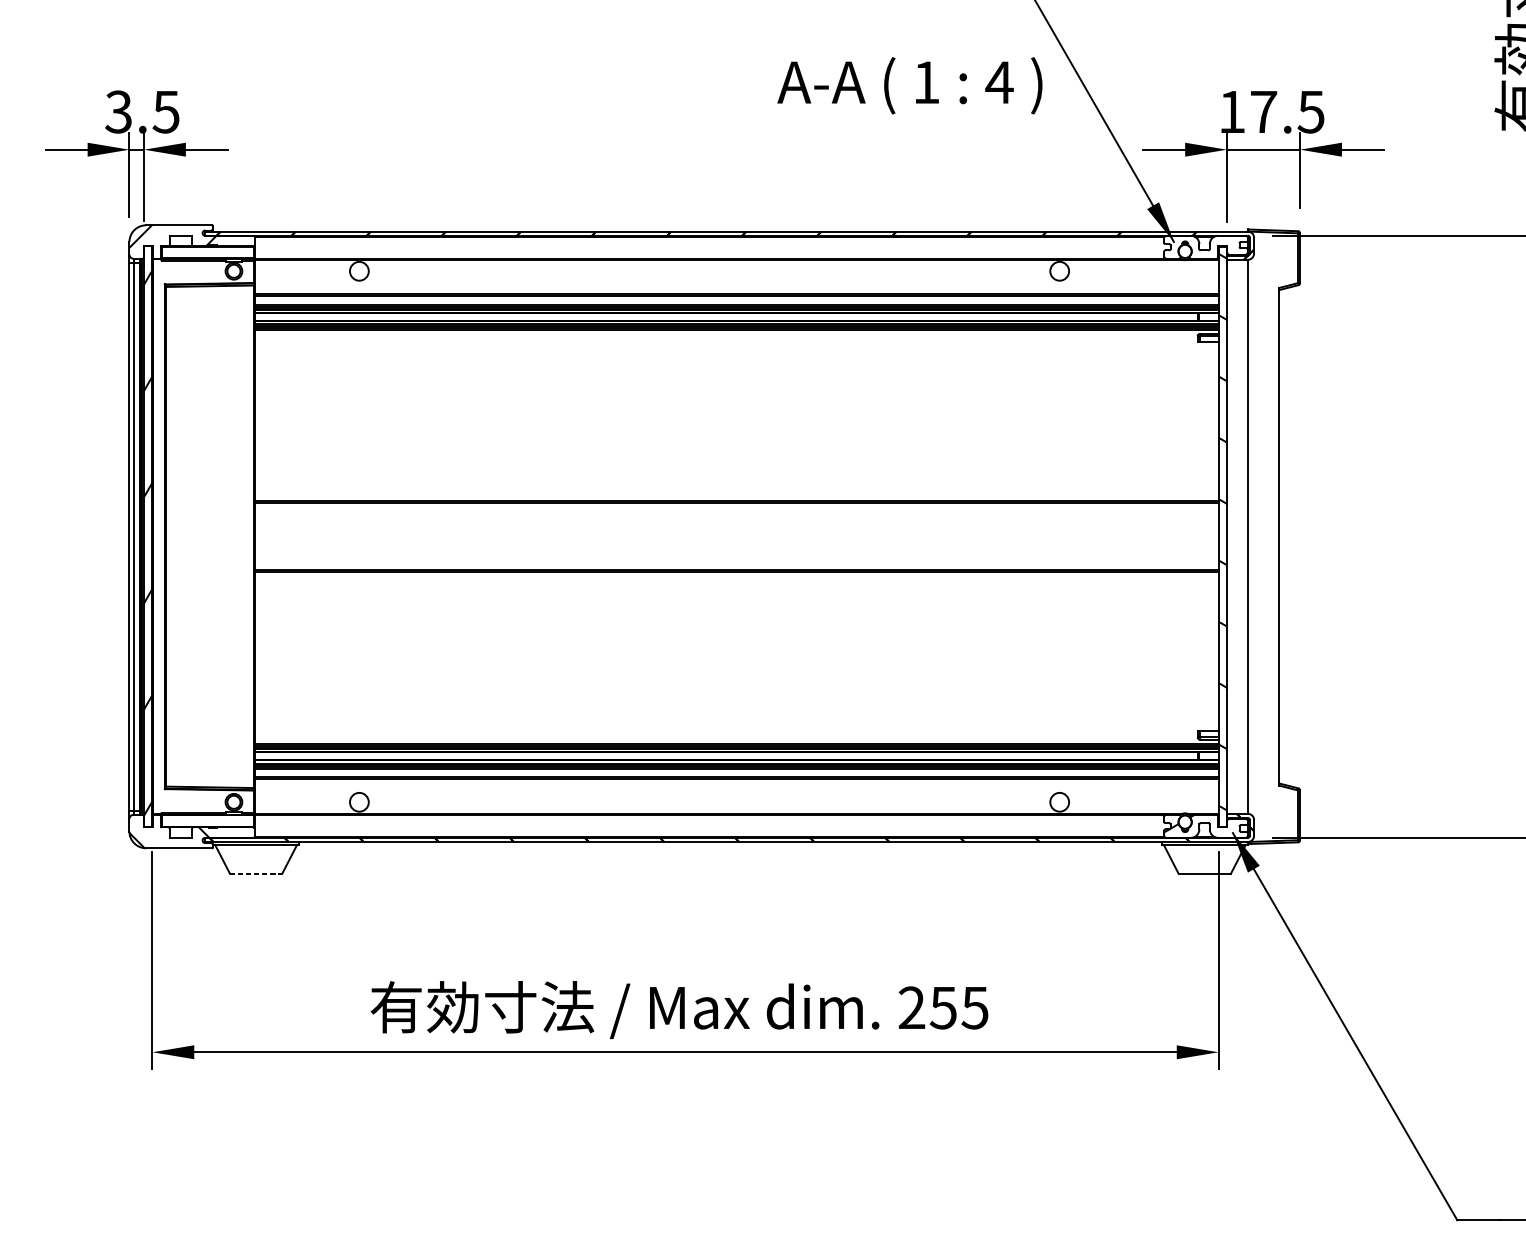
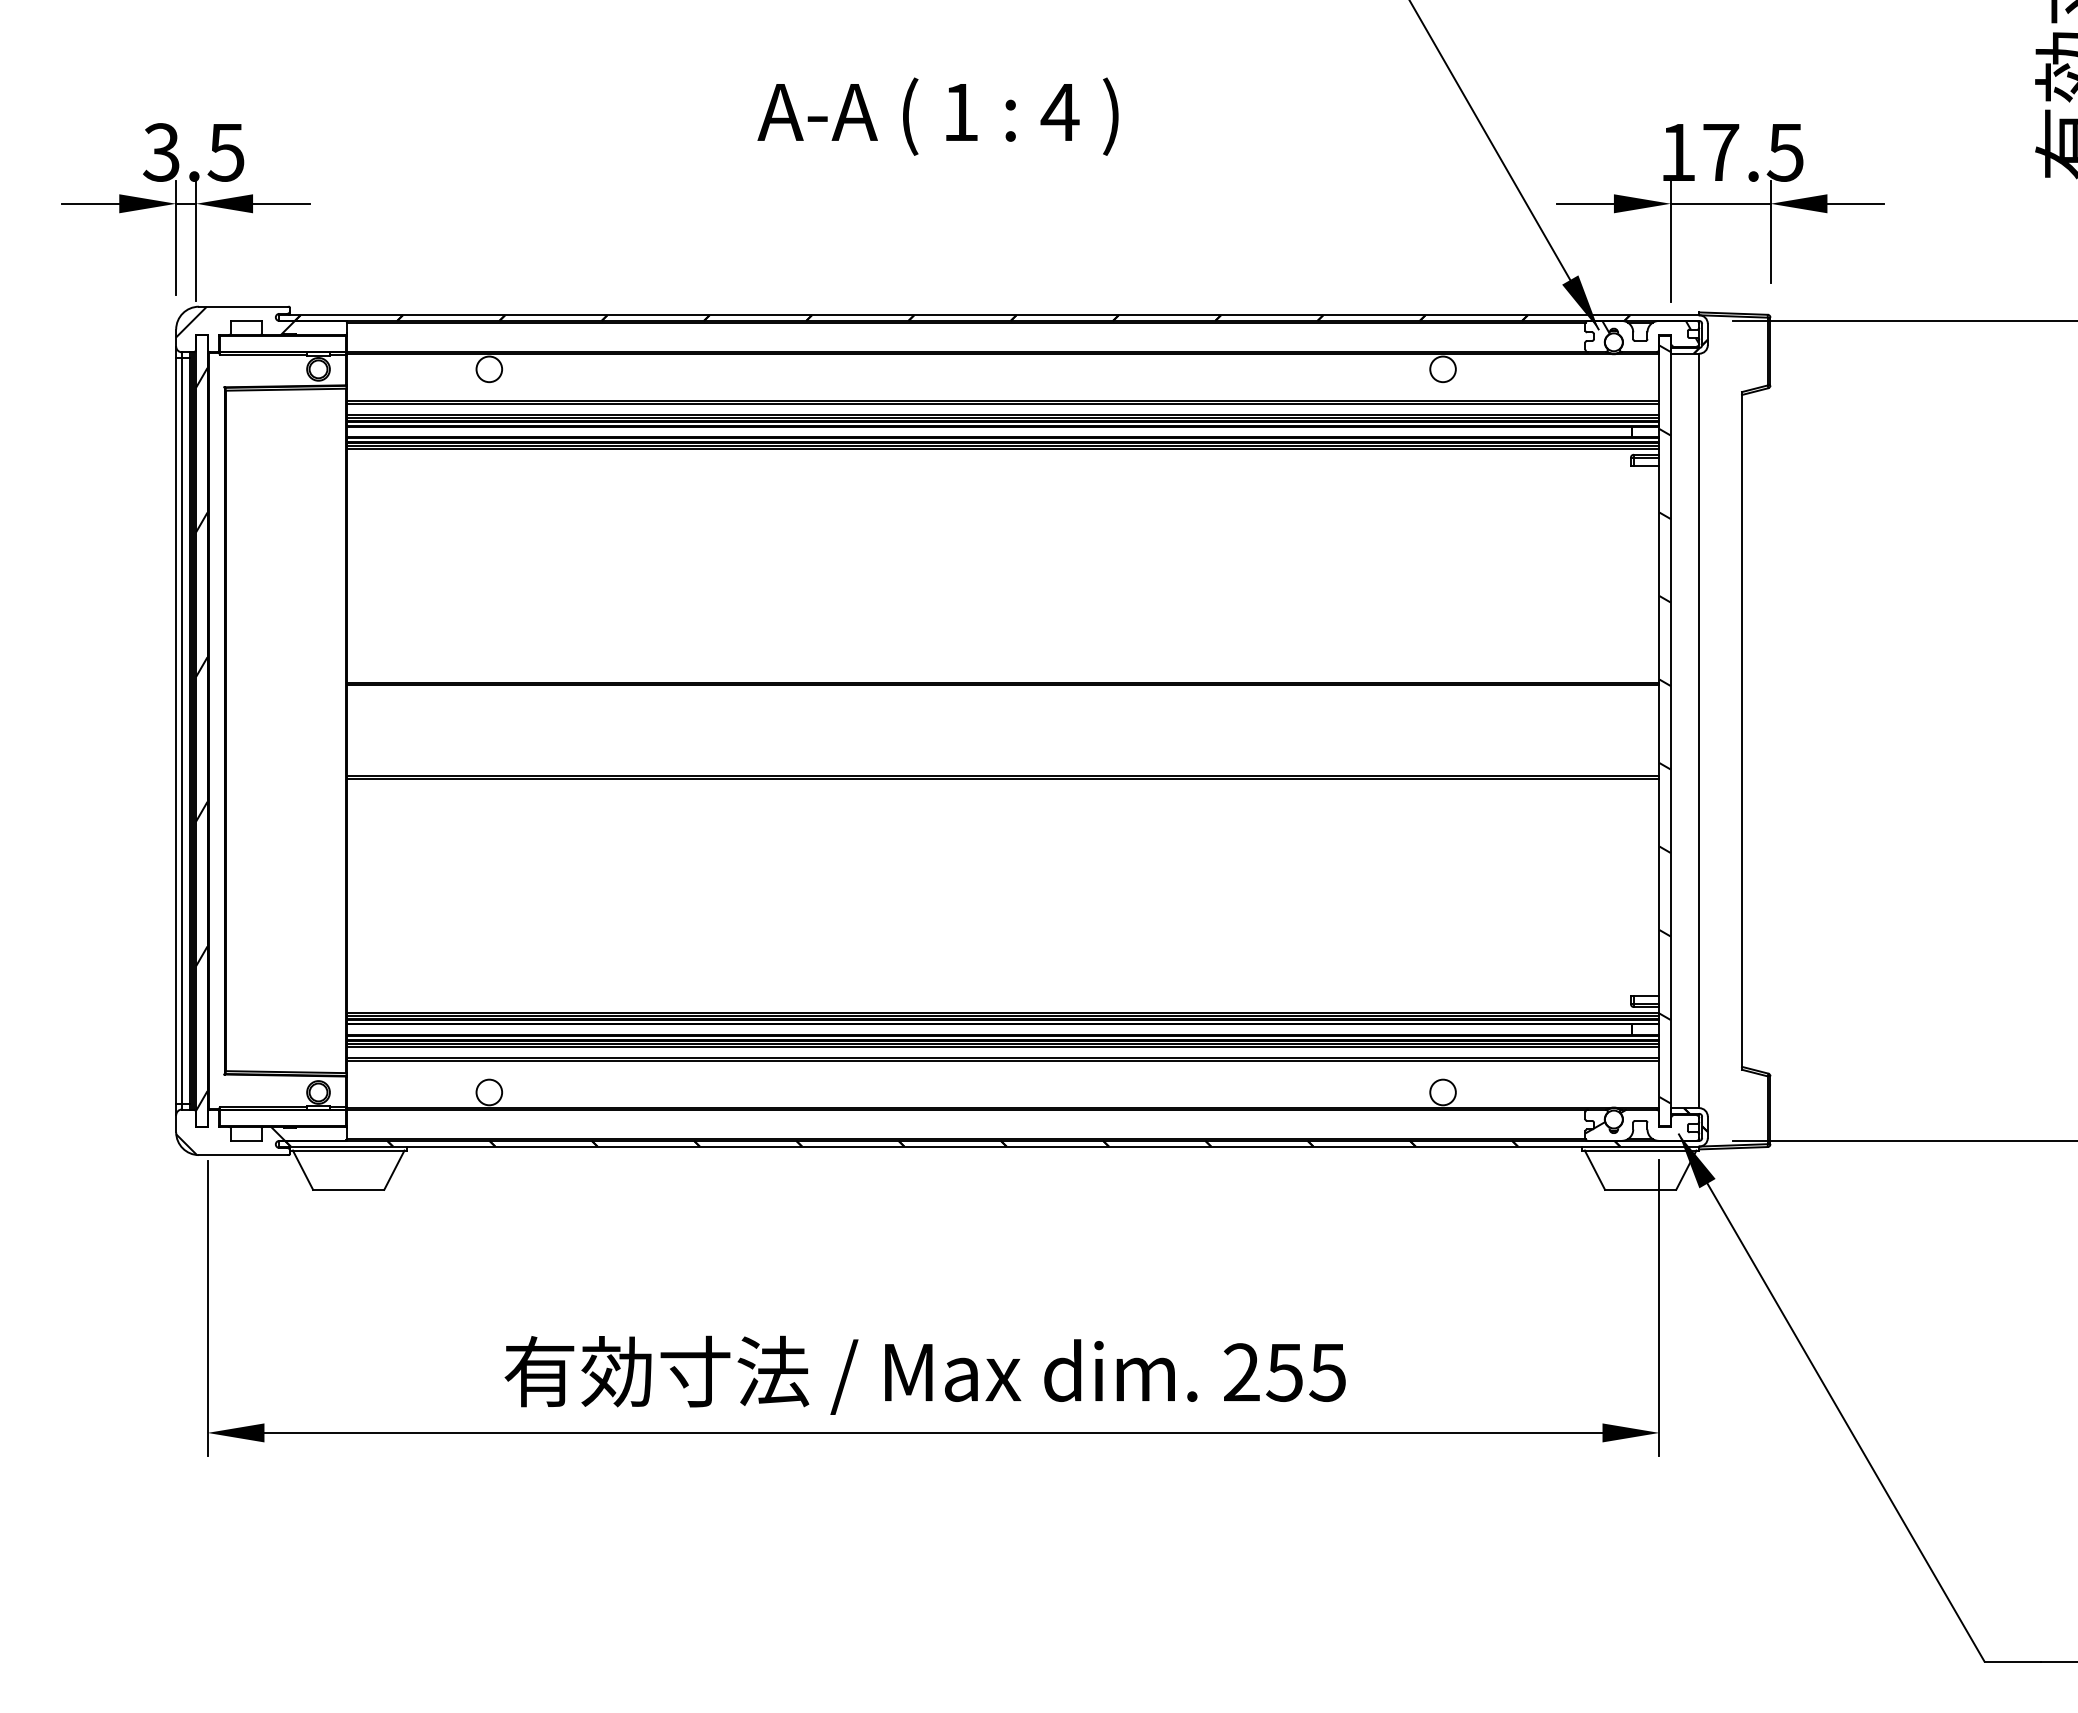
text: (909, 85) -> (937, 116), moved
hatch: (1212, 244) -> (1650, 332), added
line: (255, 873) -> (348, 1189), dashed -> solid

